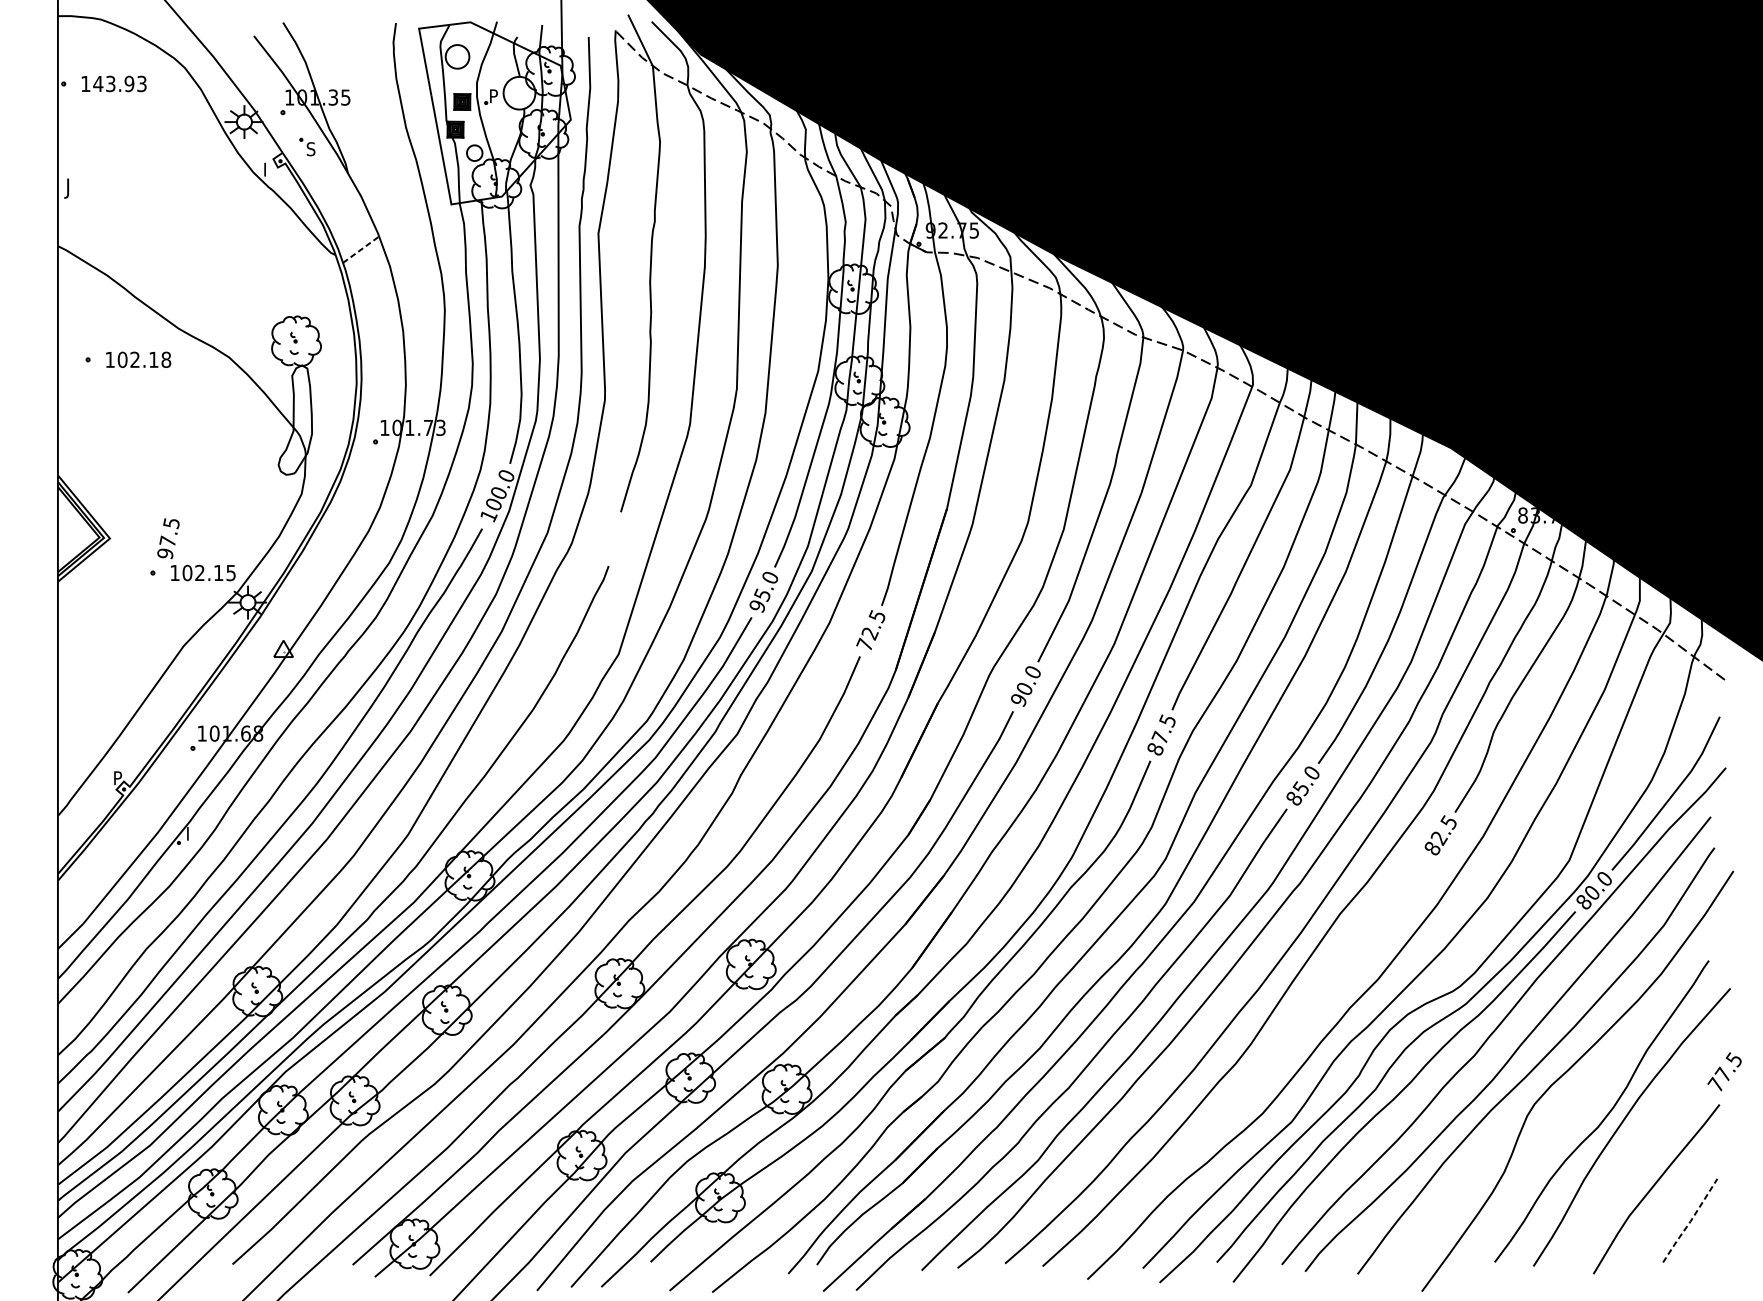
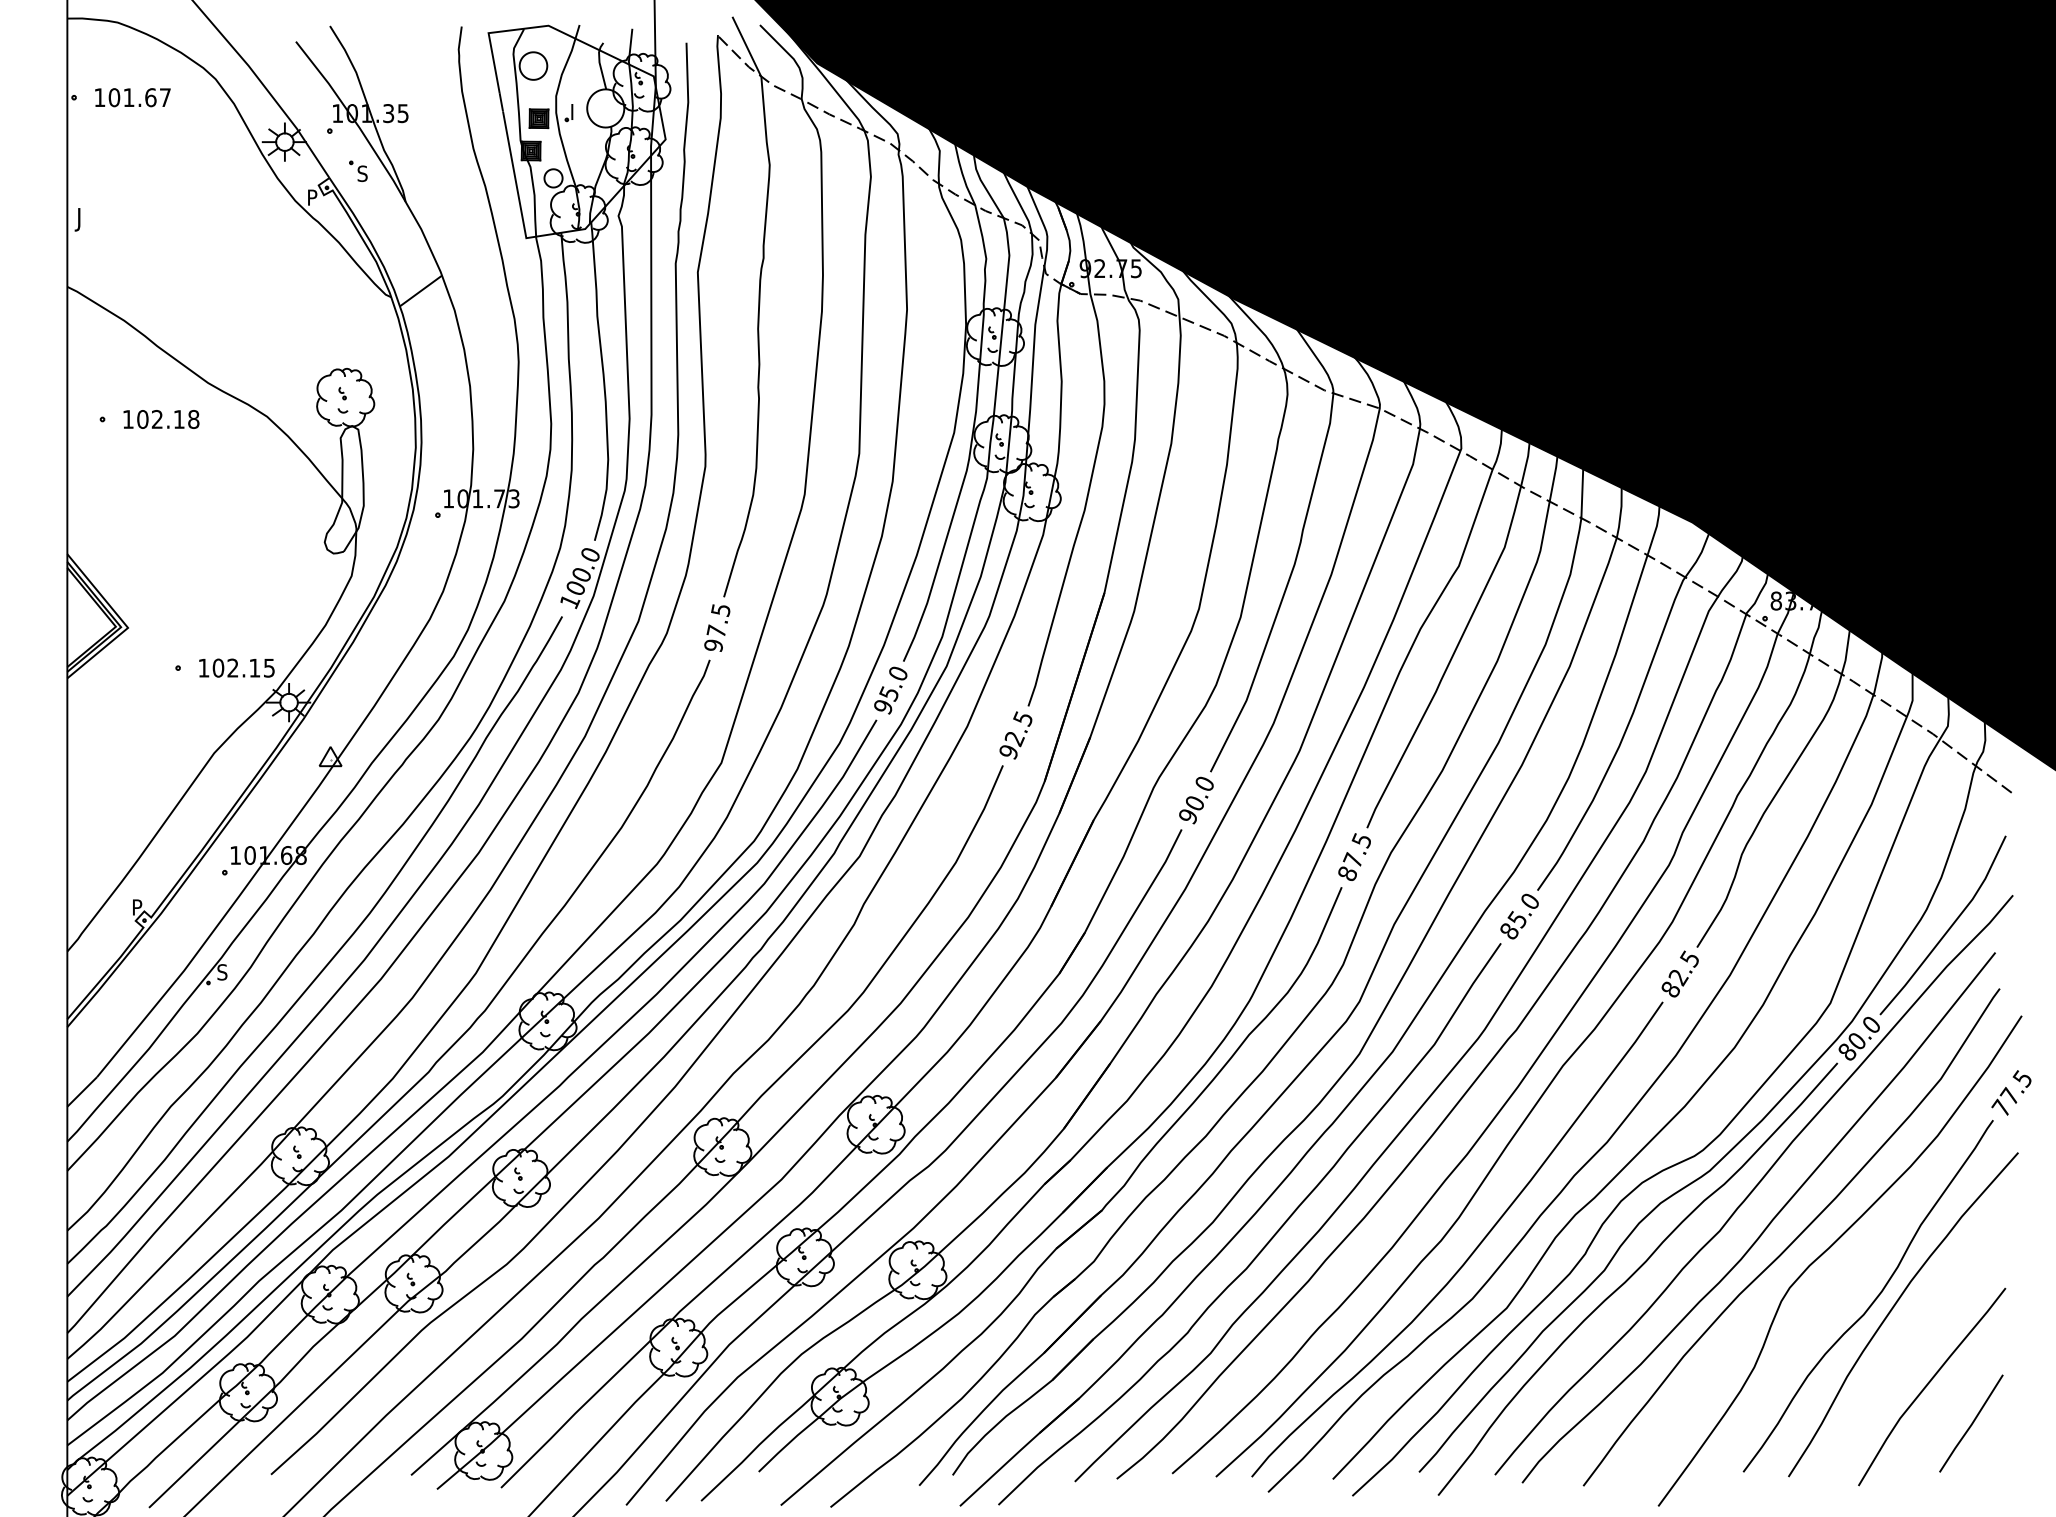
text: (119, 83) -> (139, 97), 143.93 -> 101.67
text: (494, 93) -> (576, 108), P -> I
text: (268, 166) -> (313, 194), I -> P
line: (361, 249) -> (421, 290), dashed -> solid
text: (168, 538) -> (717, 627), moved
text: (863, 644) -> (1007, 751), 72.5 -> 92.5
text: (190, 833) -> (222, 972), I -> S
text: (1724, 1071) -> (2011, 1092), moved
curve: (1262, 1073) -> (1472, 1251), added
line: (1690, 1221) -> (1971, 1424), dashed -> solid

